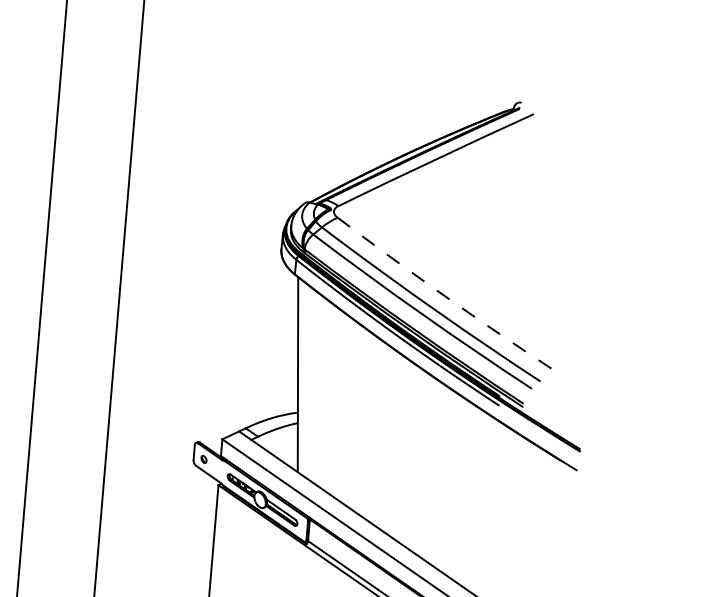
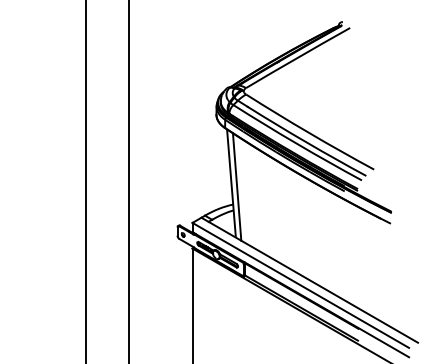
arc: (445, 296) -> (309, 133), dashed -> solid
line: (306, 380) -> (236, 186), added

